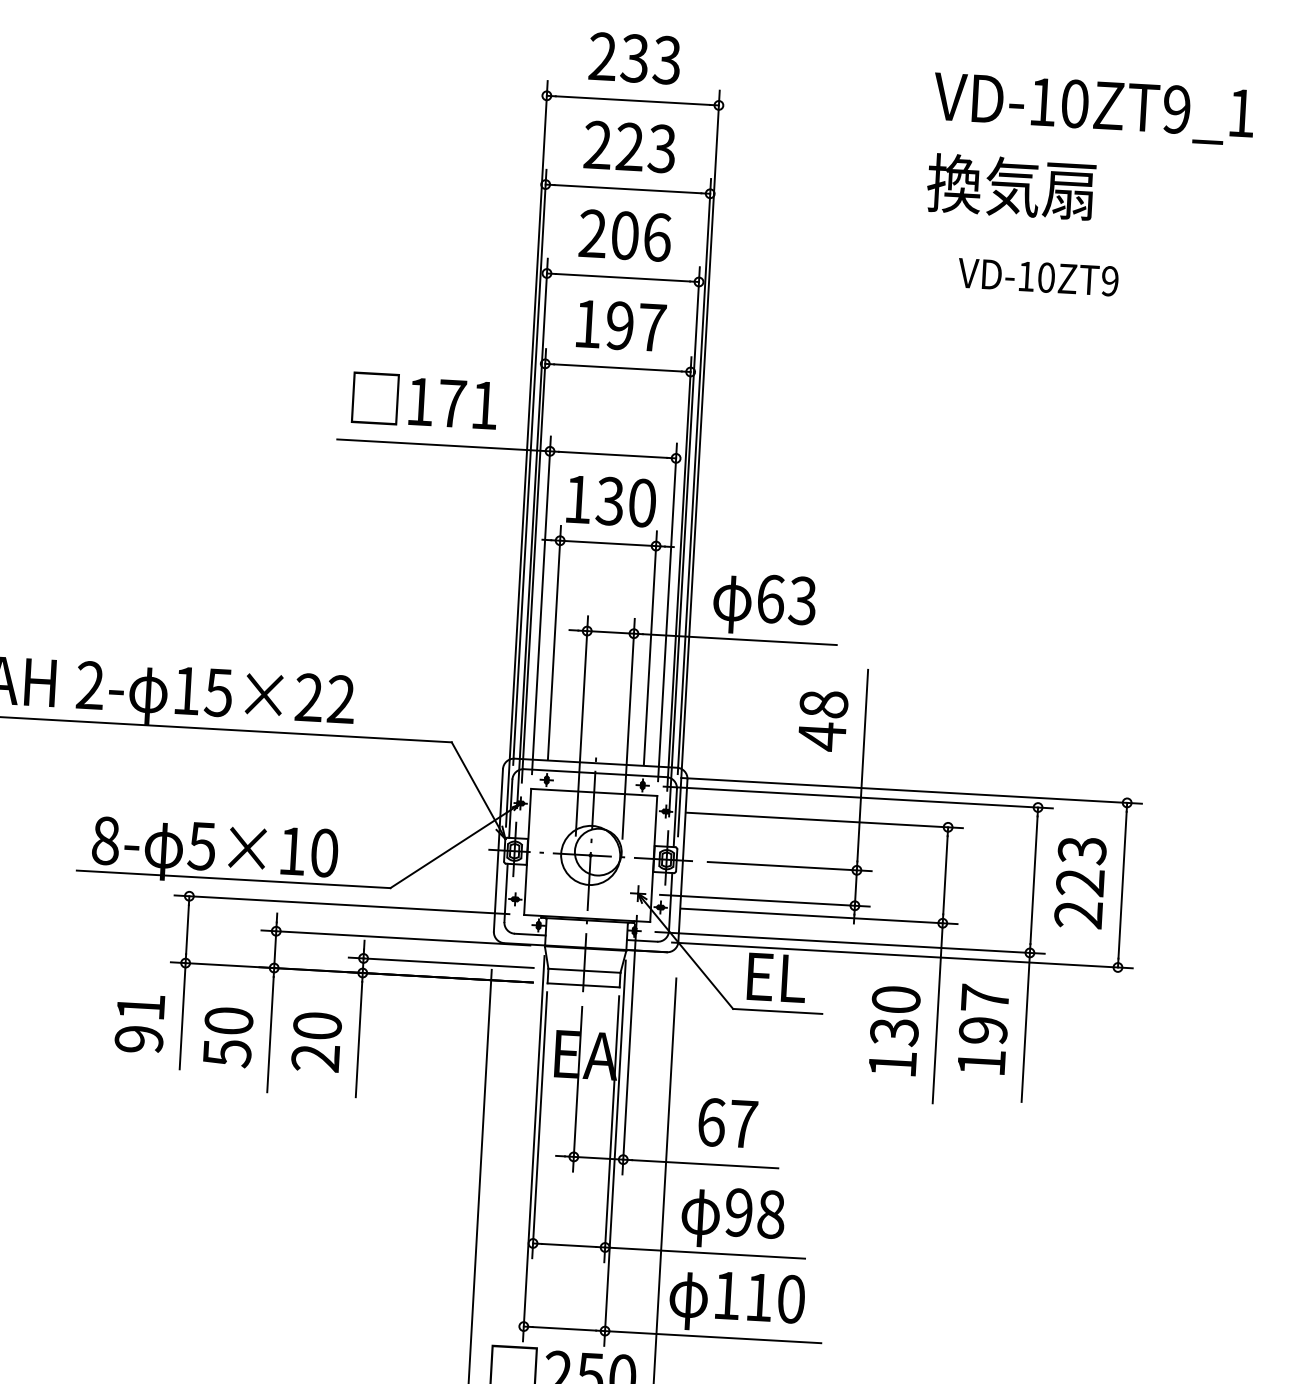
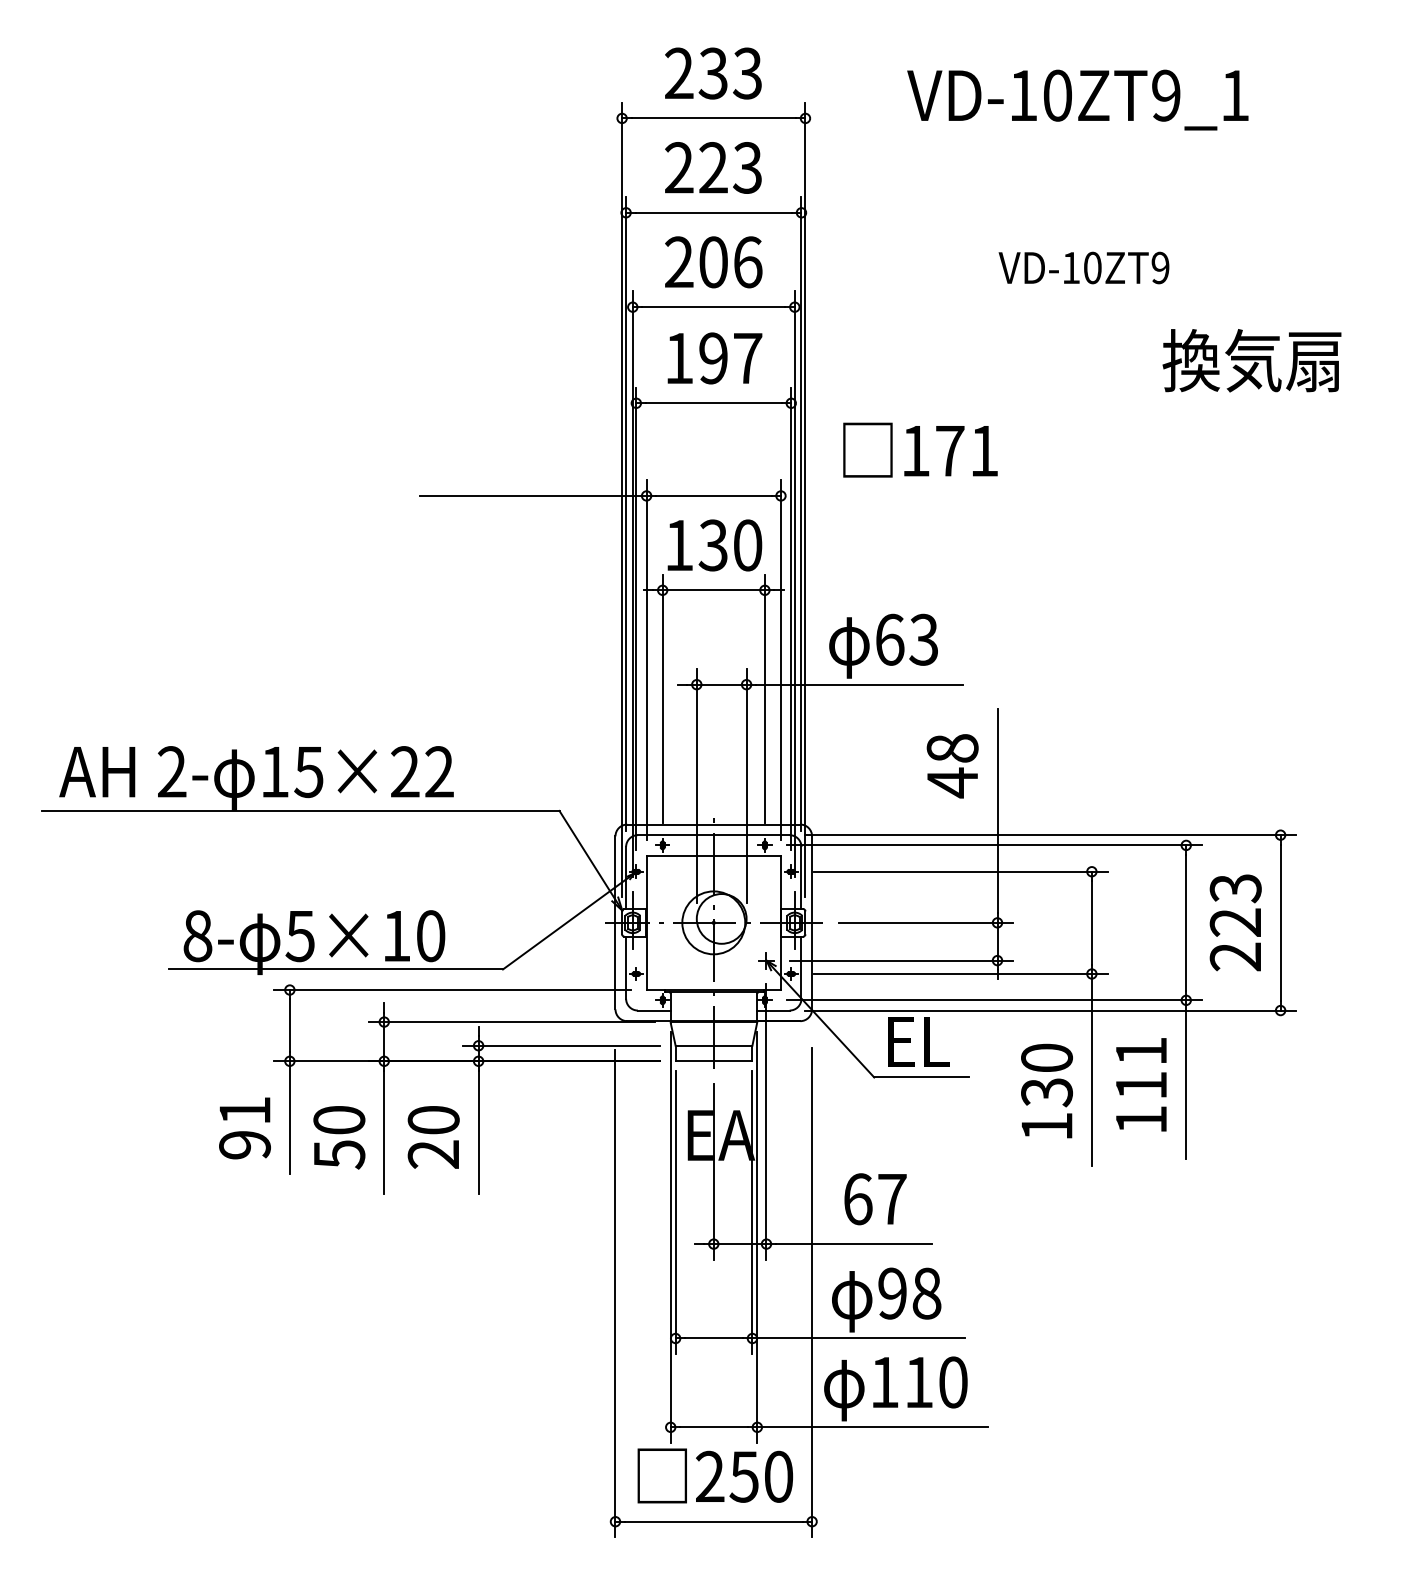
text: (1093, 108) -> (1077, 99), moved
text: (1010, 186) -> (1251, 360), moved
text: (1037, 276) -> (1083, 267), moved
text: (424, 400) -> (920, 449), moved
text: (984, 1014) -> (1141, 1068), 197 -> 111

